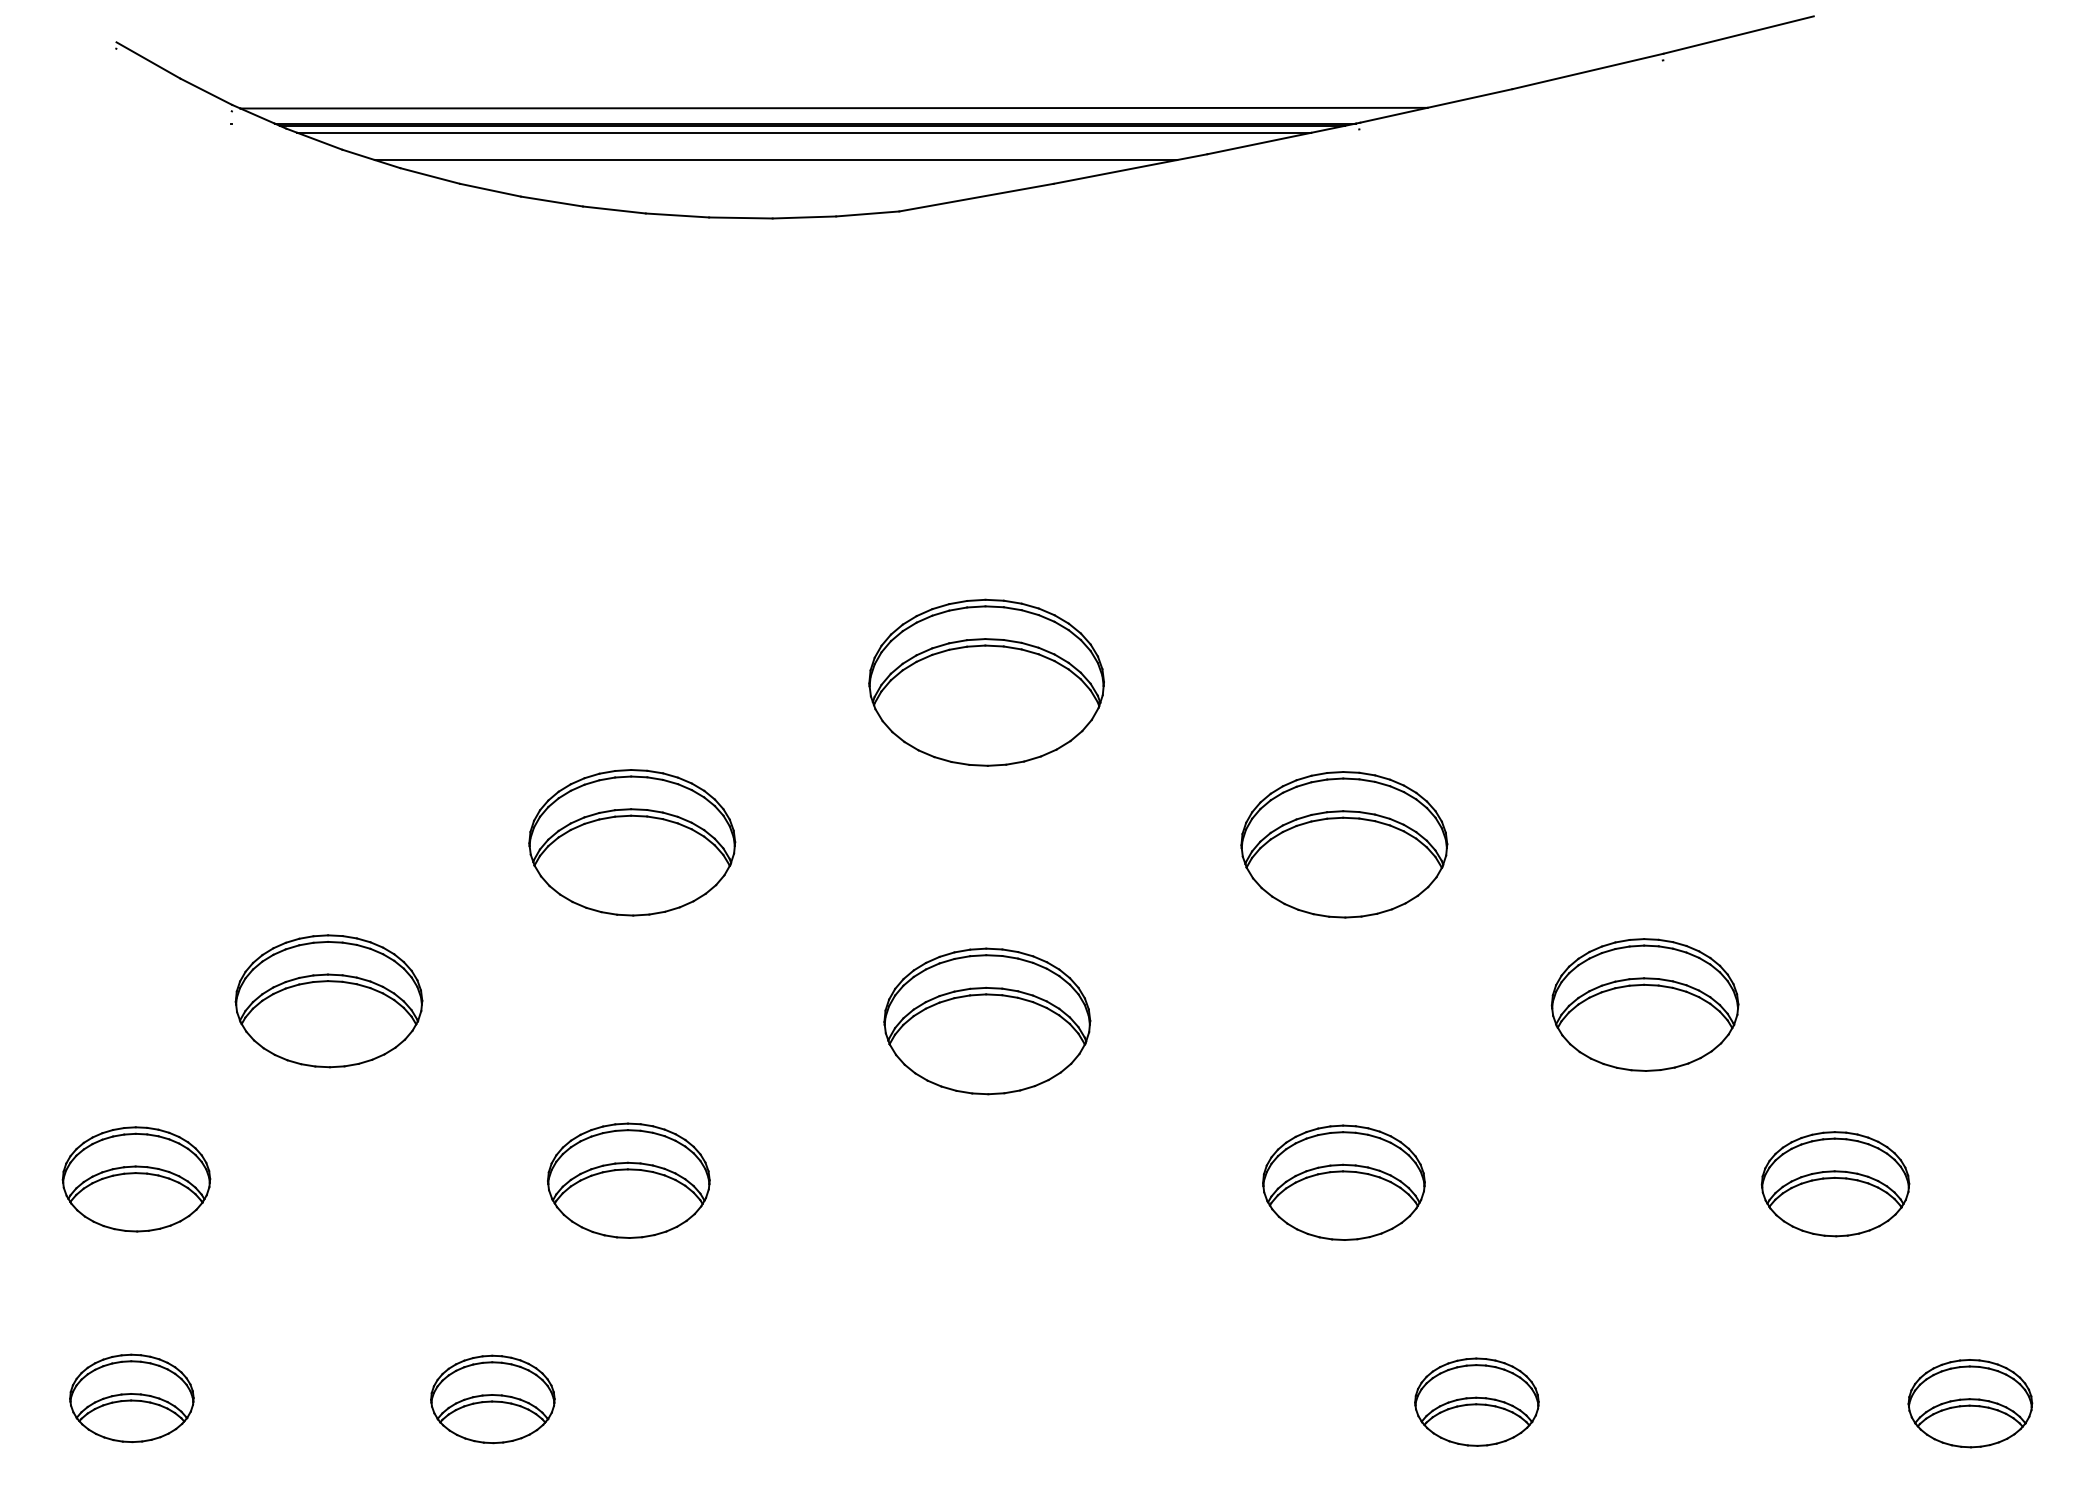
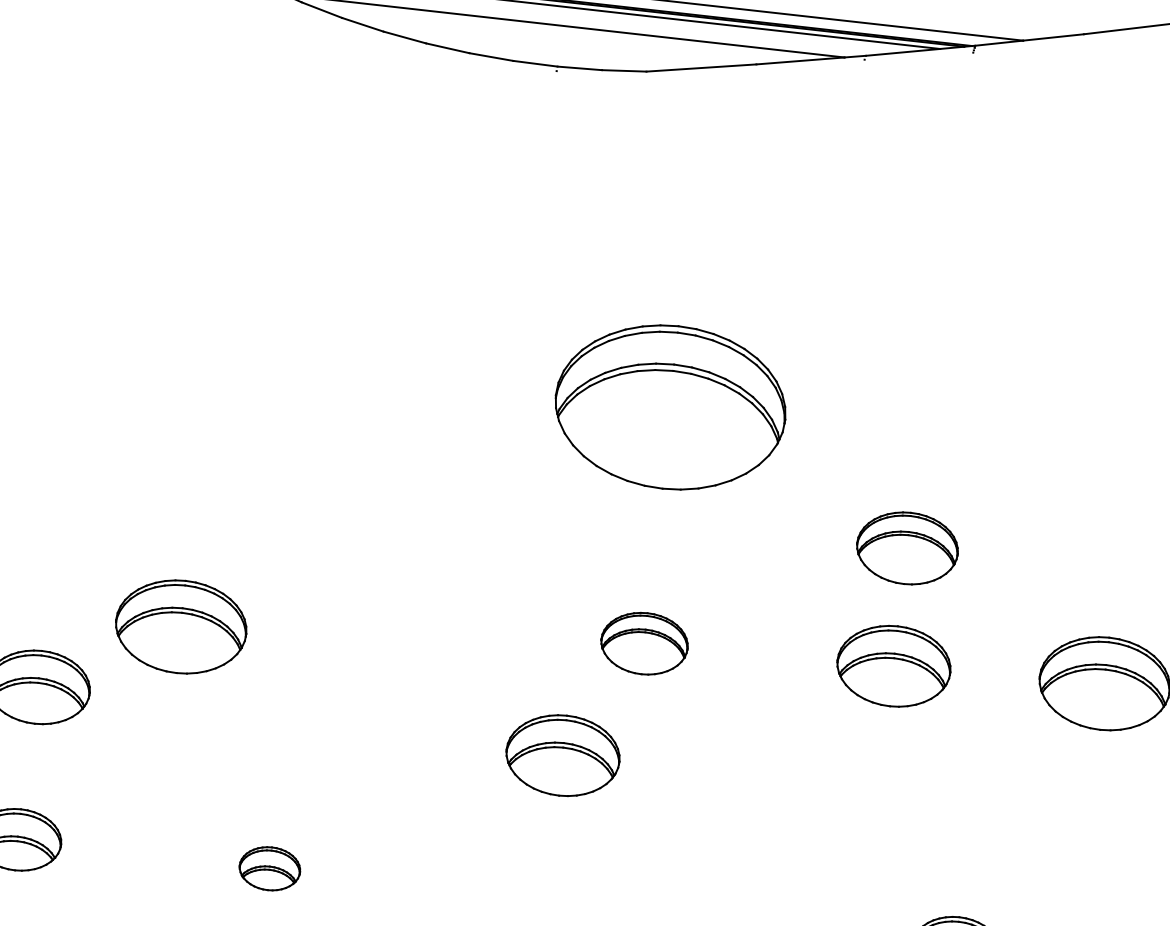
part: (986, 682) -> (670, 407), size x1.4
part: (632, 842) -> (410, 491), removed
part: (1344, 844) -> (907, 548), size x0.7
part: (328, 1001) -> (180, 627), moved
part: (987, 1021) -> (644, 643), size x0.6
part: (628, 1180) -> (562, 755), moved
part: (1343, 1182) -> (893, 666), moved
part: (492, 1399) -> (269, 868), size x0.7

